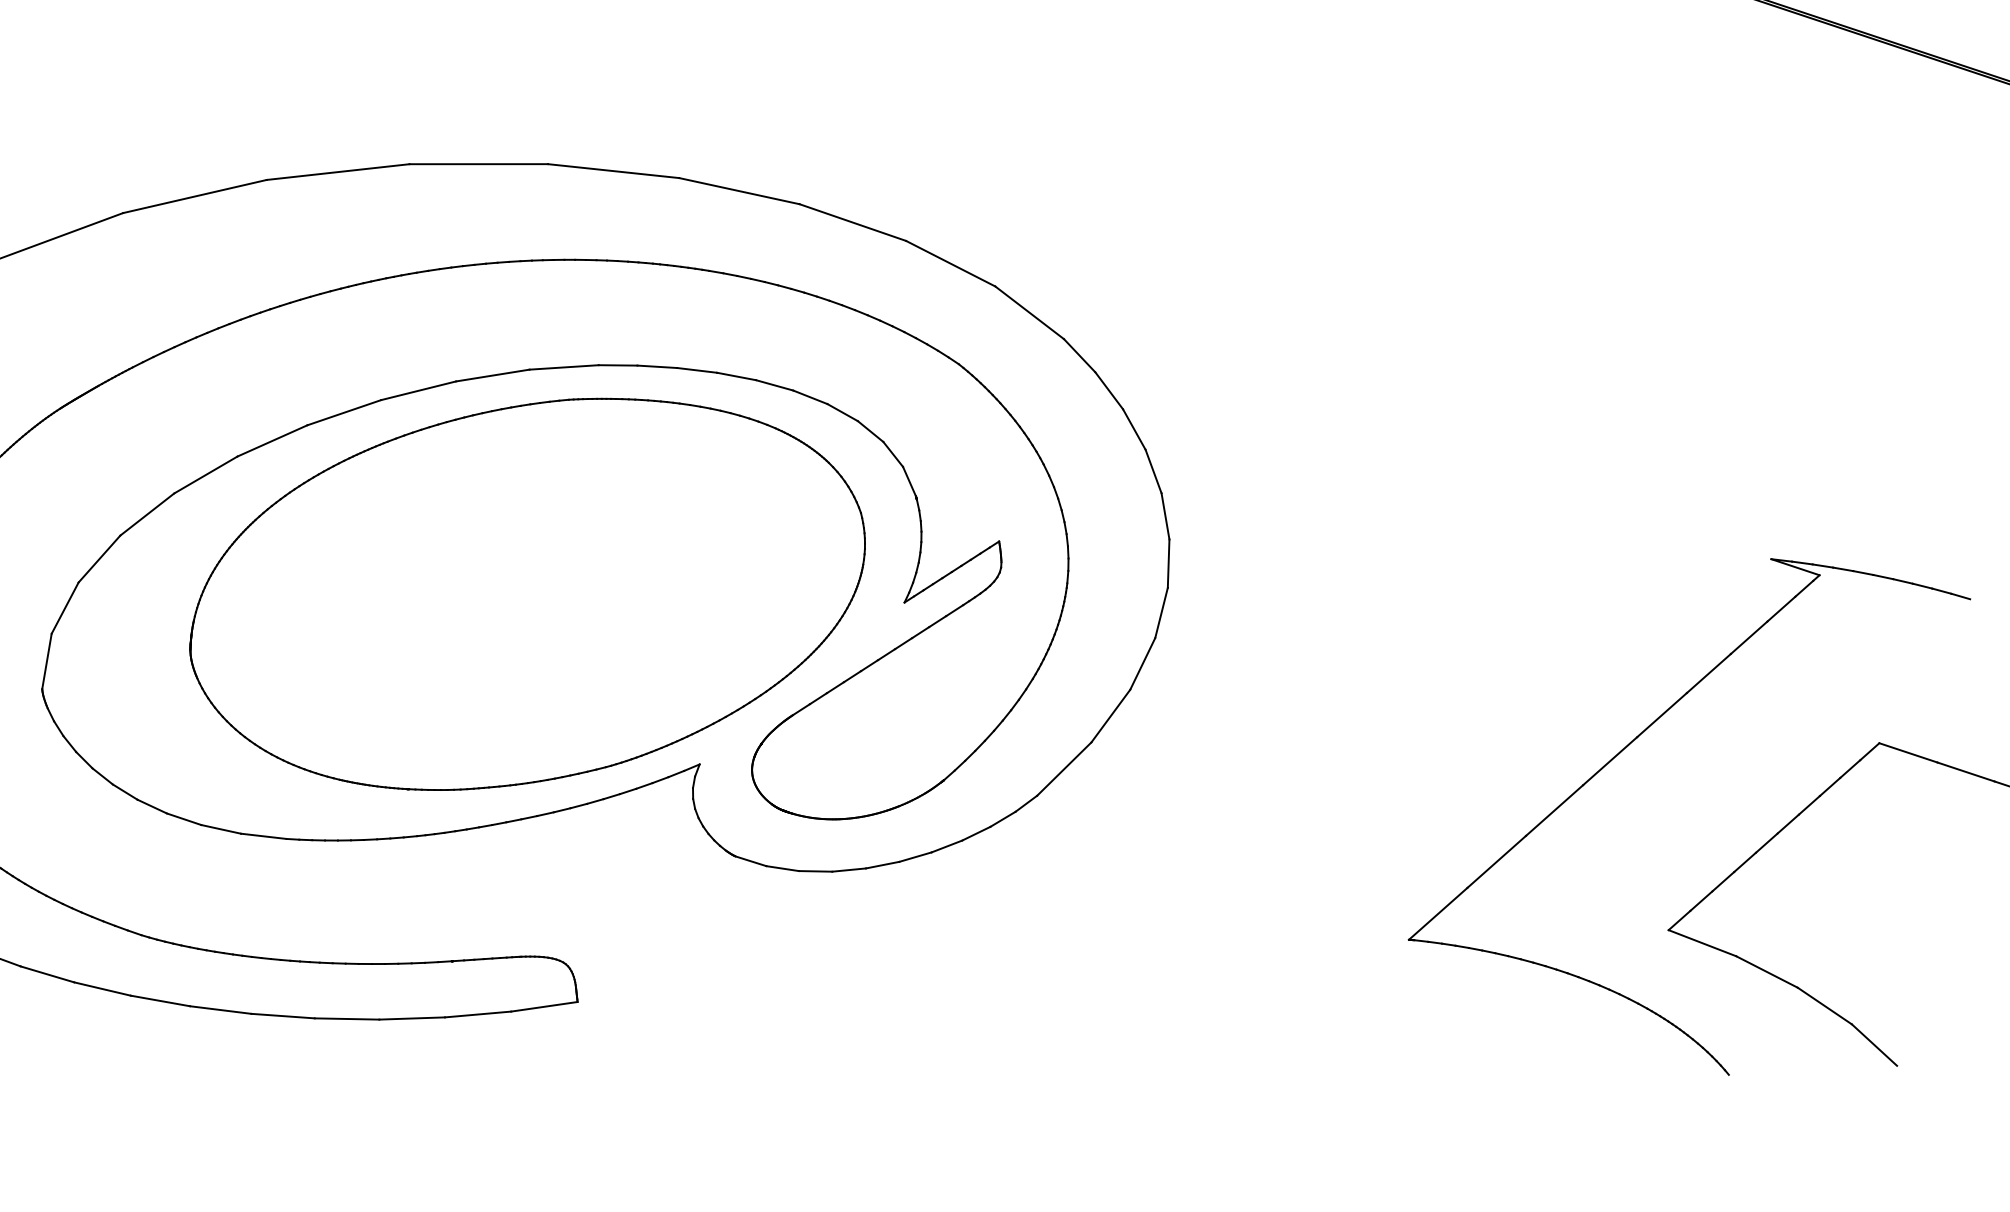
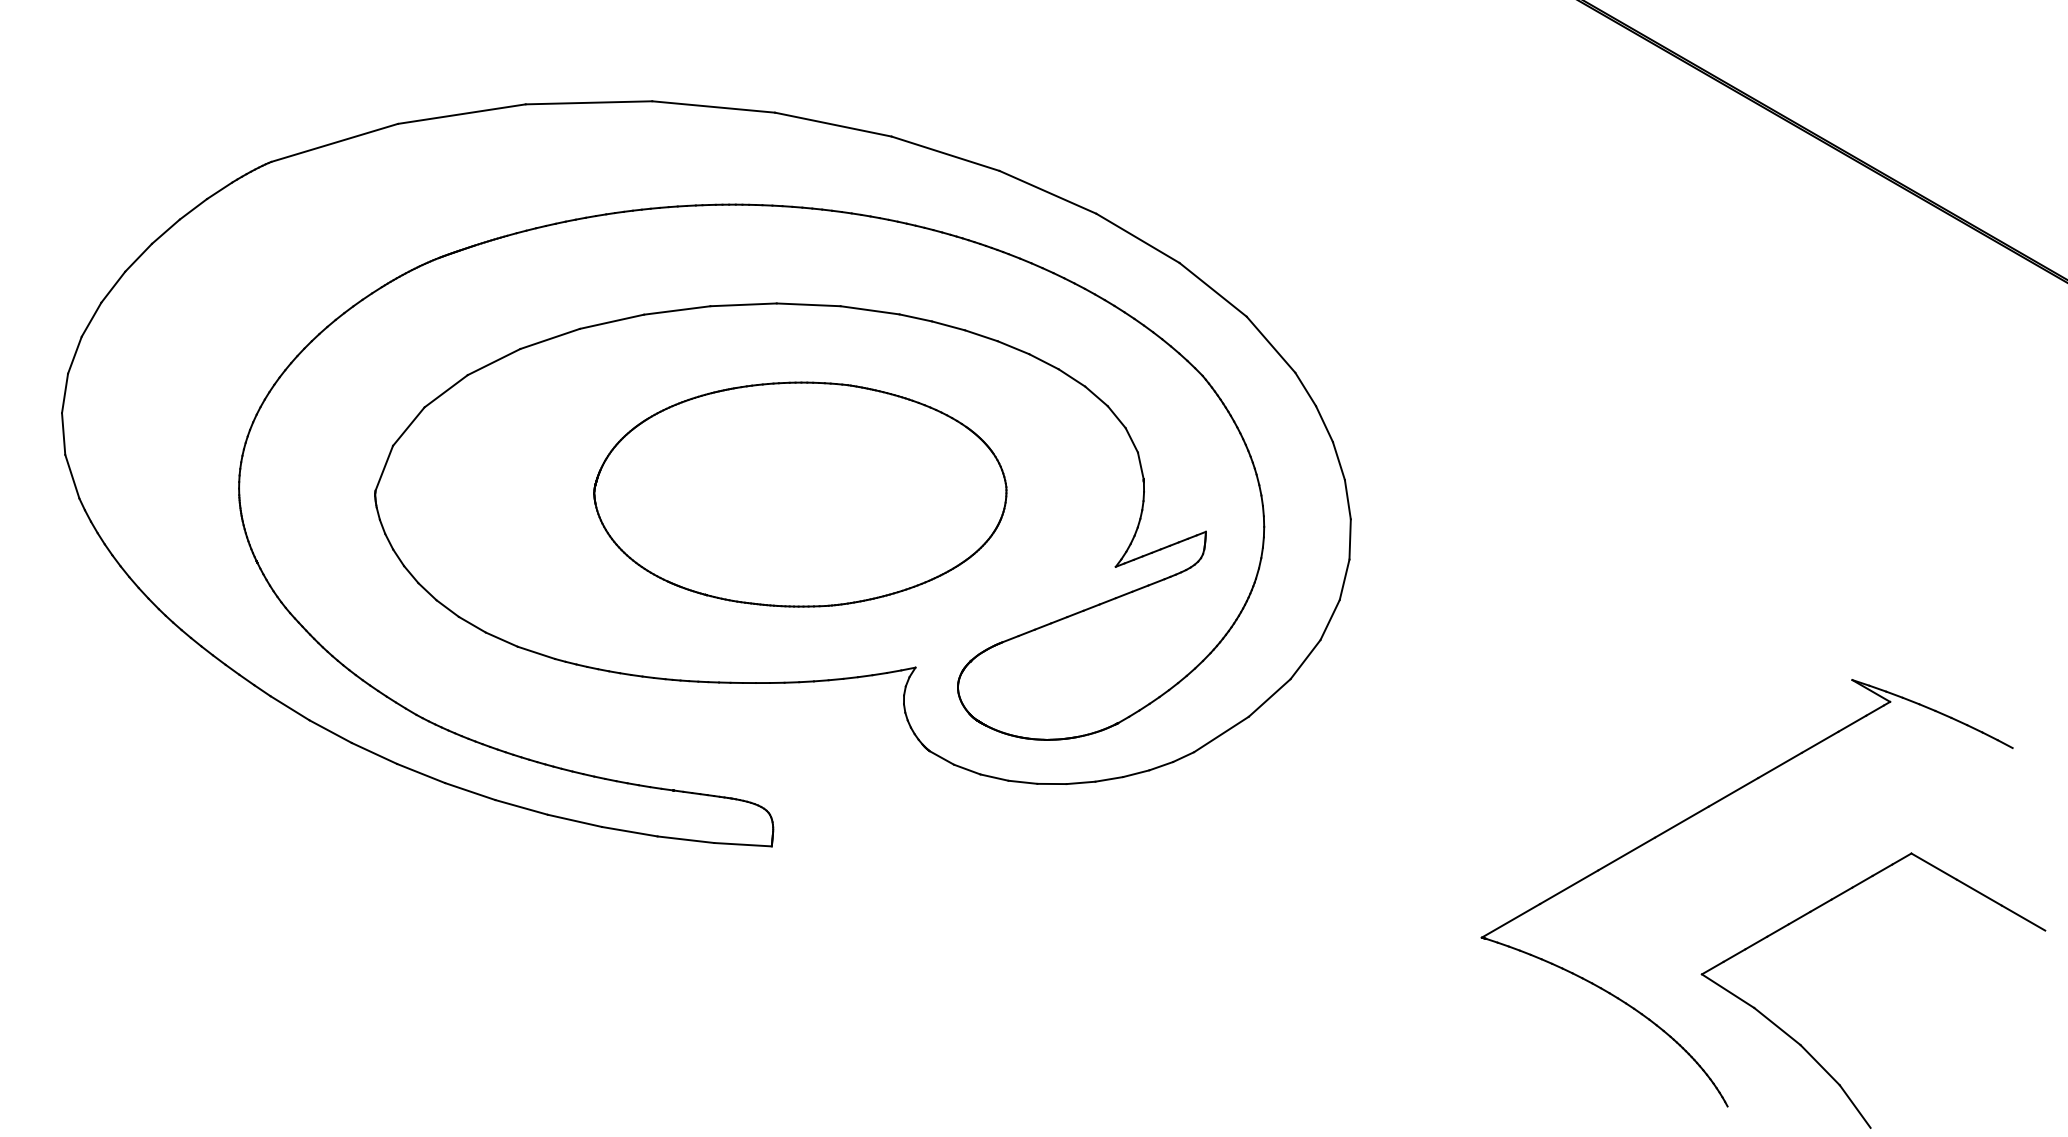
part: (527, 593) -> (800, 494), size x0.7

